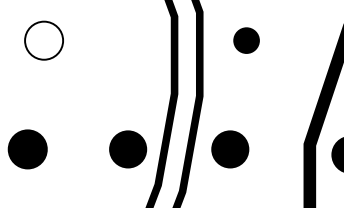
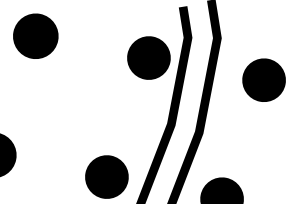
fill: (44, 40) -> (36, 36), added
fill: (144, 40) -> (149, 57), added
part: (246, 40) -> (263, 80), size x1.43

